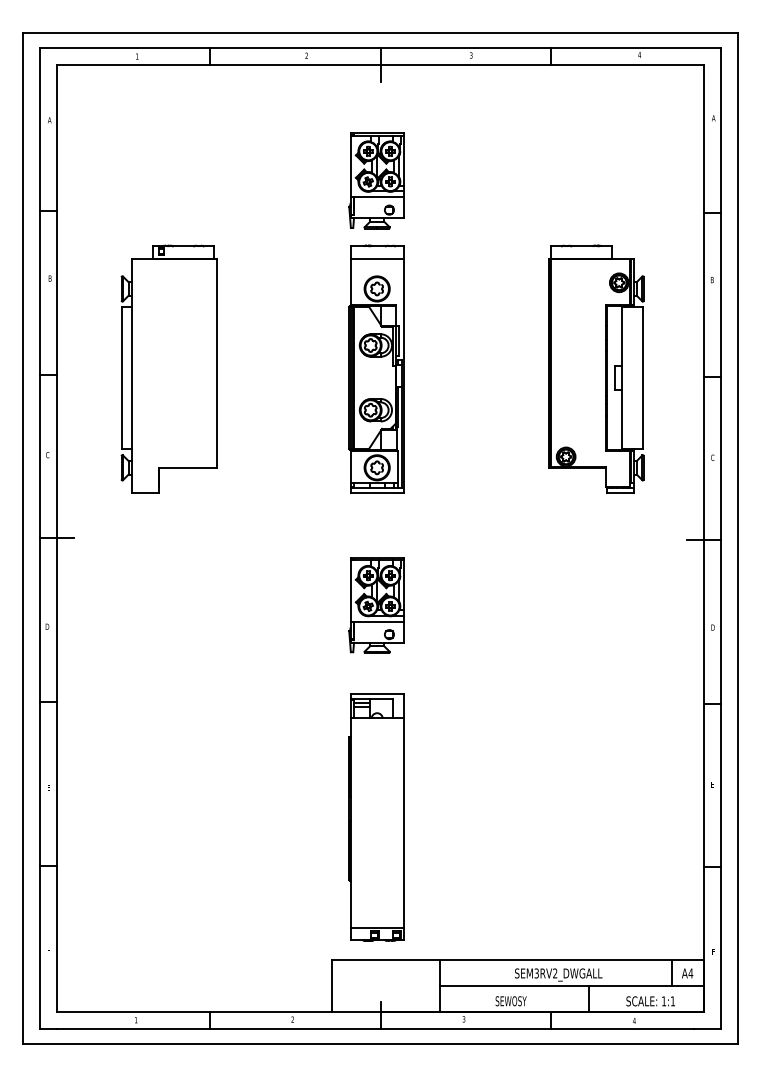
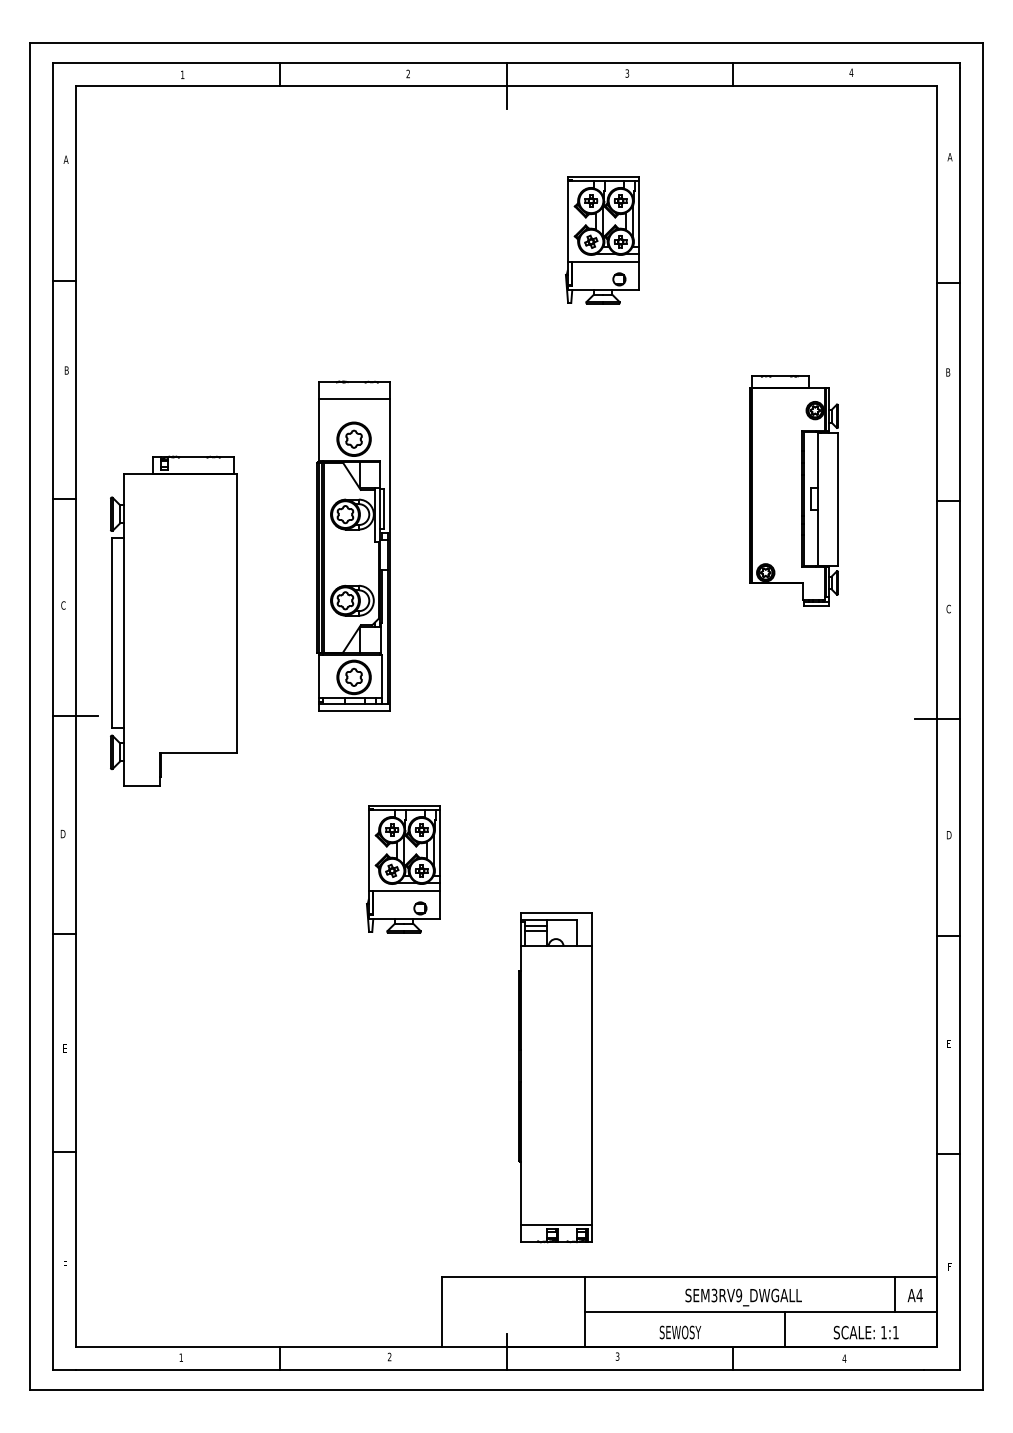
part: (376, 180) -> (602, 240), moved
part: (168, 368) -> (173, 620), moved
part: (376, 368) -> (353, 545), moved
part: (596, 368) -> (793, 490), size x0.7
part: (376, 605) -> (403, 869), moved
part: (376, 817) -> (555, 1077), moved
text: (555, 973) -> (739, 1295), SEM3RV2_DWGALL -> SEM3RV9_DWGALL

